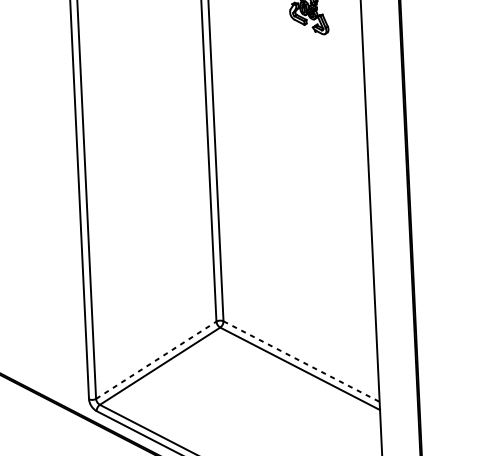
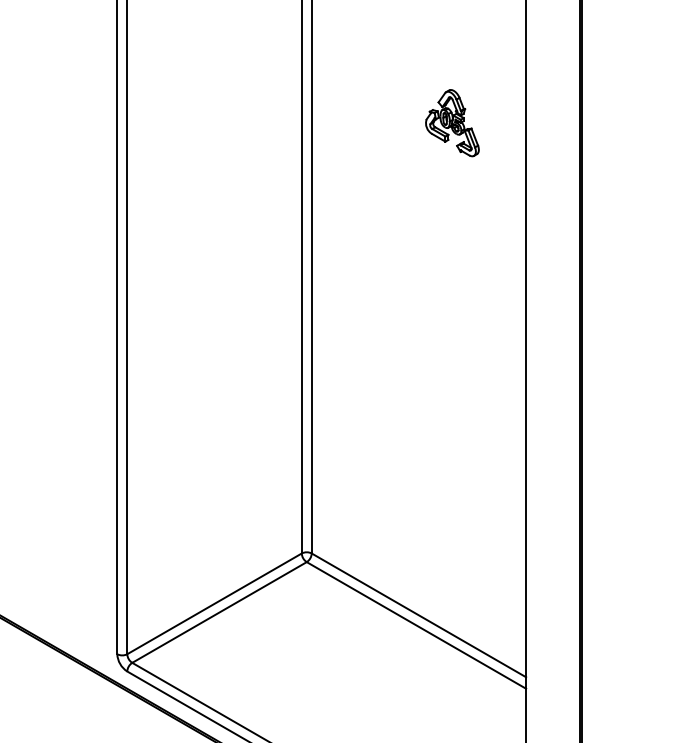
line: (156, 360) -> (214, 603), dashed -> solid
line: (301, 361) -> (418, 615), dashed -> solid

